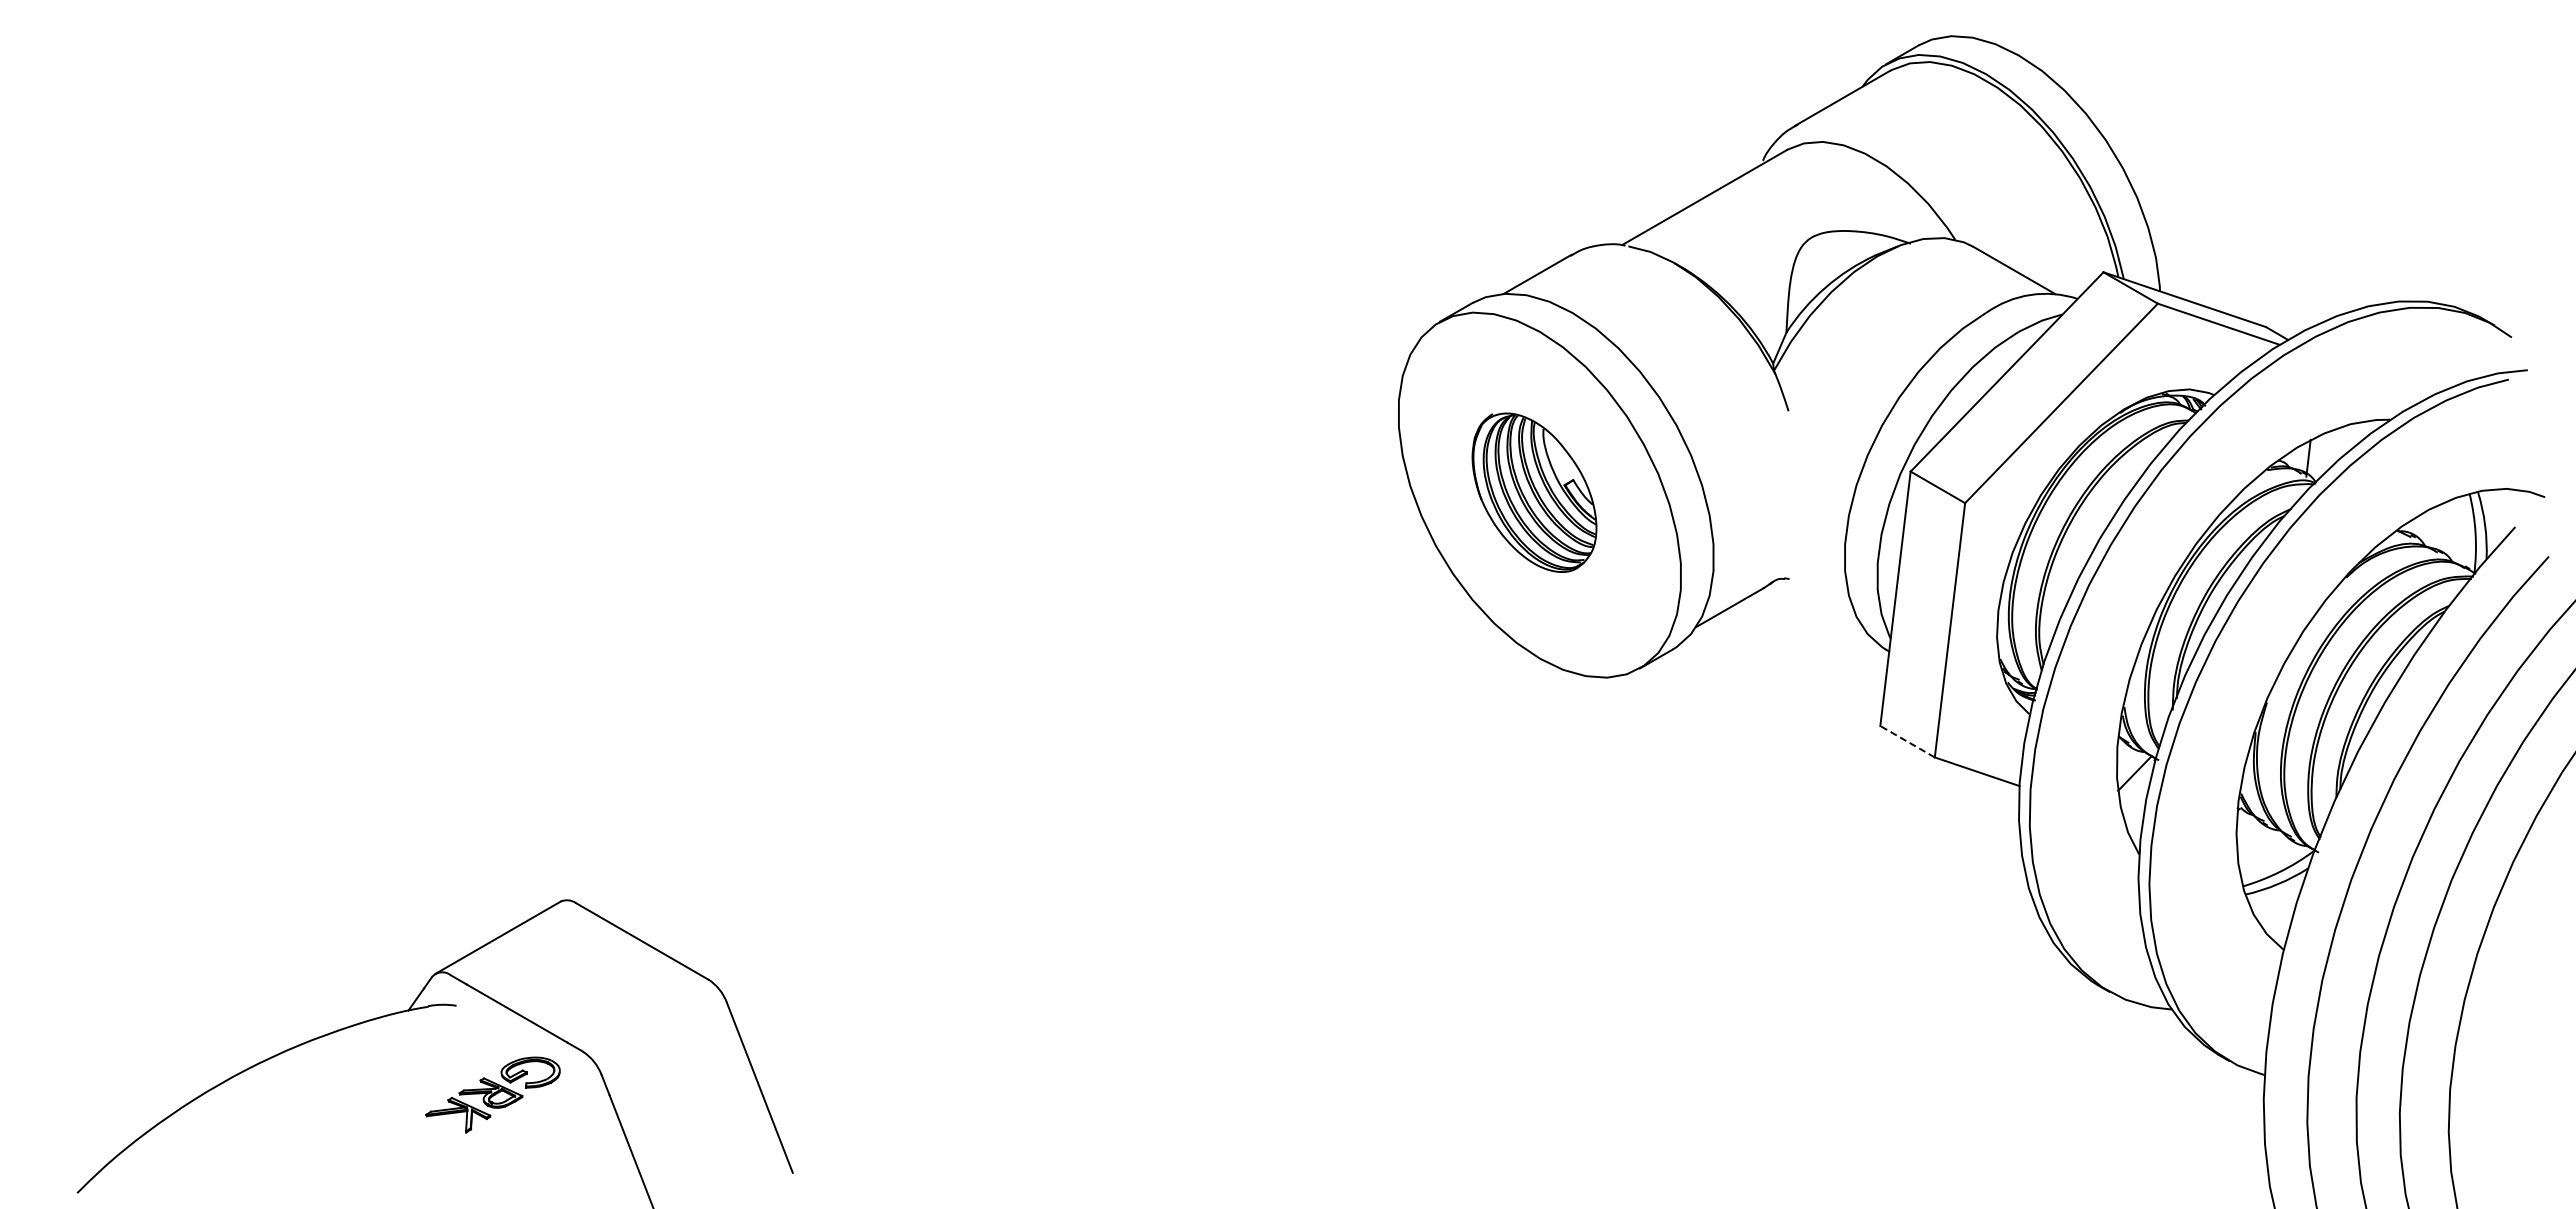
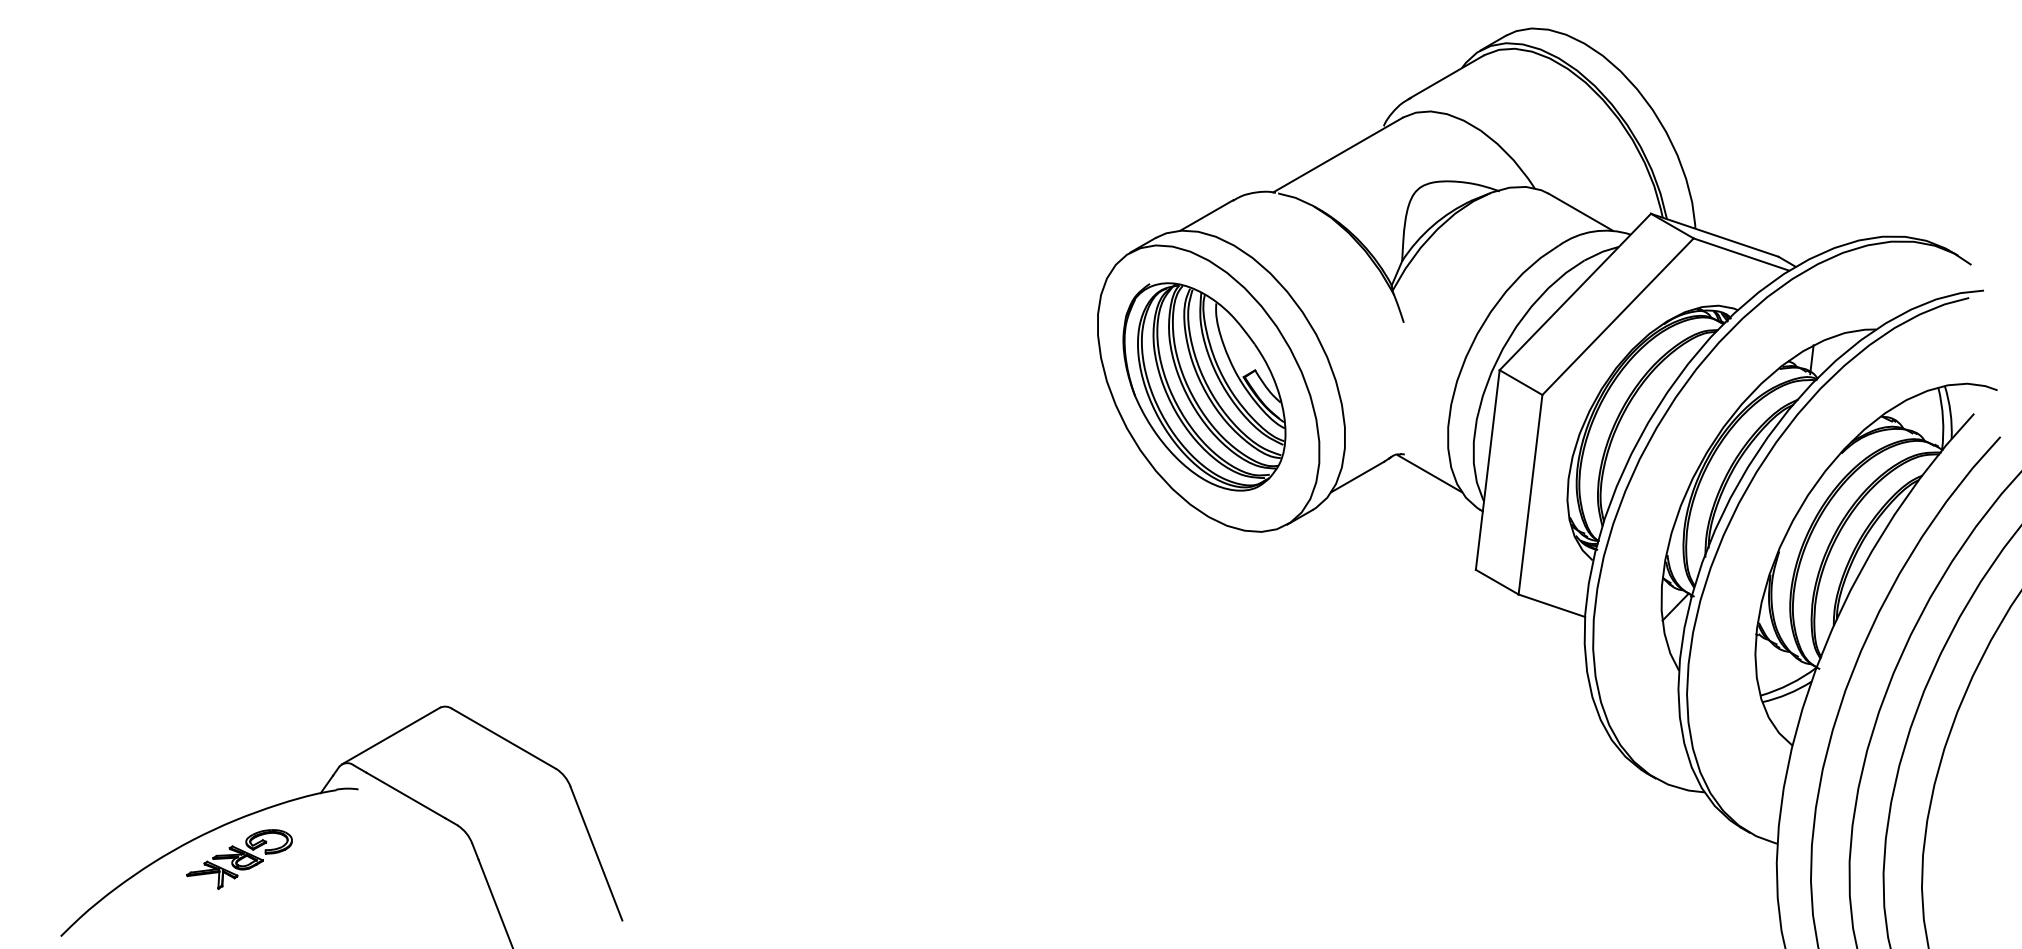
part: (1534, 492) -> (1204, 386), size x1.67
line: (1821, 603) -> (1429, 473), added
line: (1907, 741) -> (1497, 582), dashed -> solid
part: (492, 1094) -> (239, 859), moved

